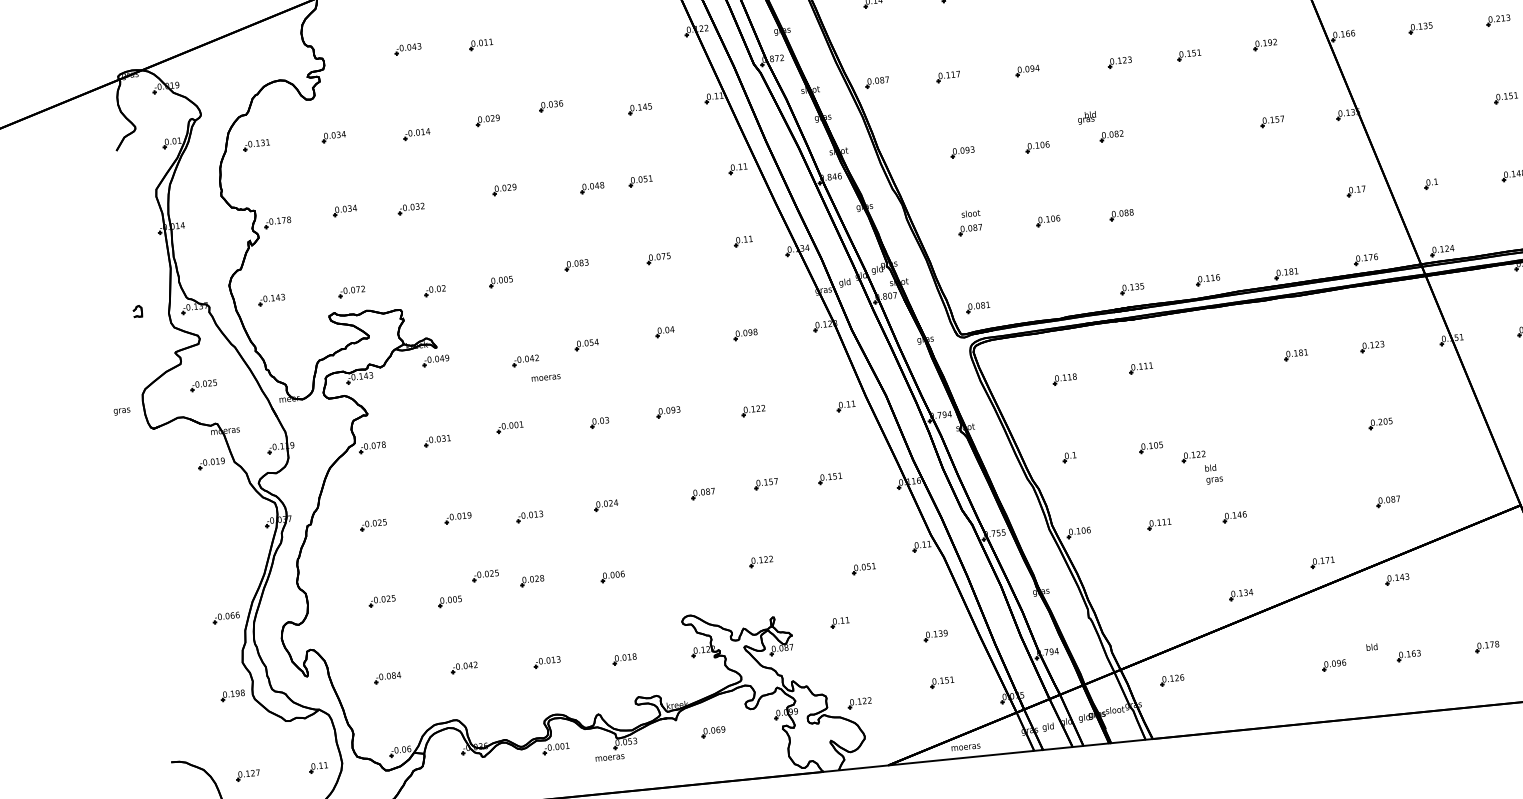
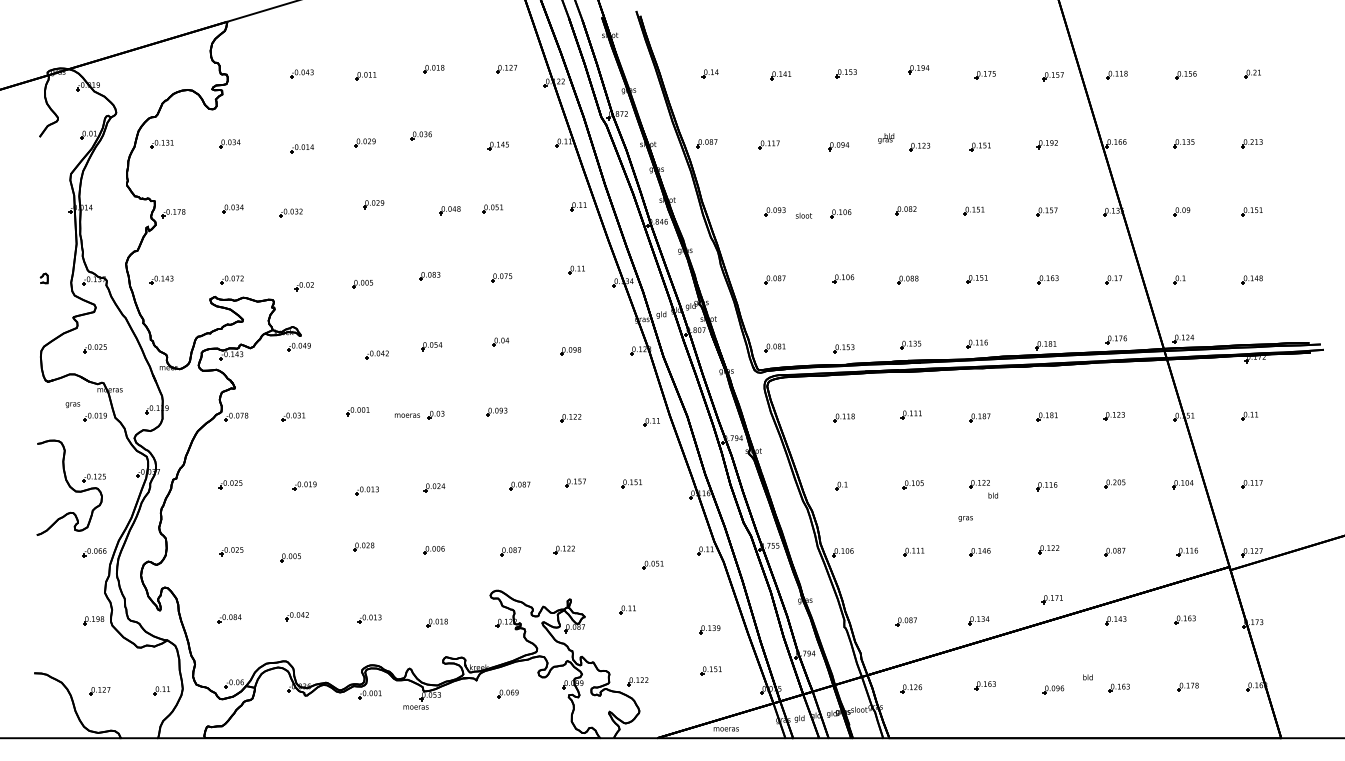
part: (640, 20) -> (506, 69), added
part: (557, 29) -> (433, 69), added
part: (1425, 105) -> (1181, 211), added
text: (1087, 117) -> (886, 138), moved
part: (1188, 128) -> (973, 210), added
part: (1280, 198) -> (1047, 279), added
part: (1199, 206) -> (976, 279), added
text: (970, 213) -> (803, 215), moved
part: (1056, 300) -> (843, 348), added
part: (1218, 363) -> (979, 417), added
text: (545, 377) -> (406, 415), moved
text: (121, 412) -> (72, 405), moved
part: (1457, 416) -> (1182, 484), added
part: (1303, 434) -> (1046, 486), added
part: (1198, 462) -> (983, 489), moved
part: (1469, 492) -> (1186, 551), added
part: (1312, 506) -> (1048, 549), added
part: (191, 546) -> (70, 487), added
part: (699, 569) -> (510, 551), added
part: (1475, 570) -> (1184, 619), added
part: (485, 575) -> (323, 538), removed
part: (1157, 604) -> (905, 621), added
part: (1255, 668) -> (984, 685), added

